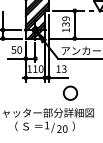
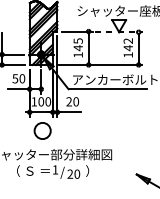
text: (65, 21) -> (77, 44), 139 -> 145
text: (35, 68) -> (41, 101), 110 -> 100
text: (61, 68) -> (72, 101), 13 -> 20
circle: (70, 92) -> (42, 130), moved

